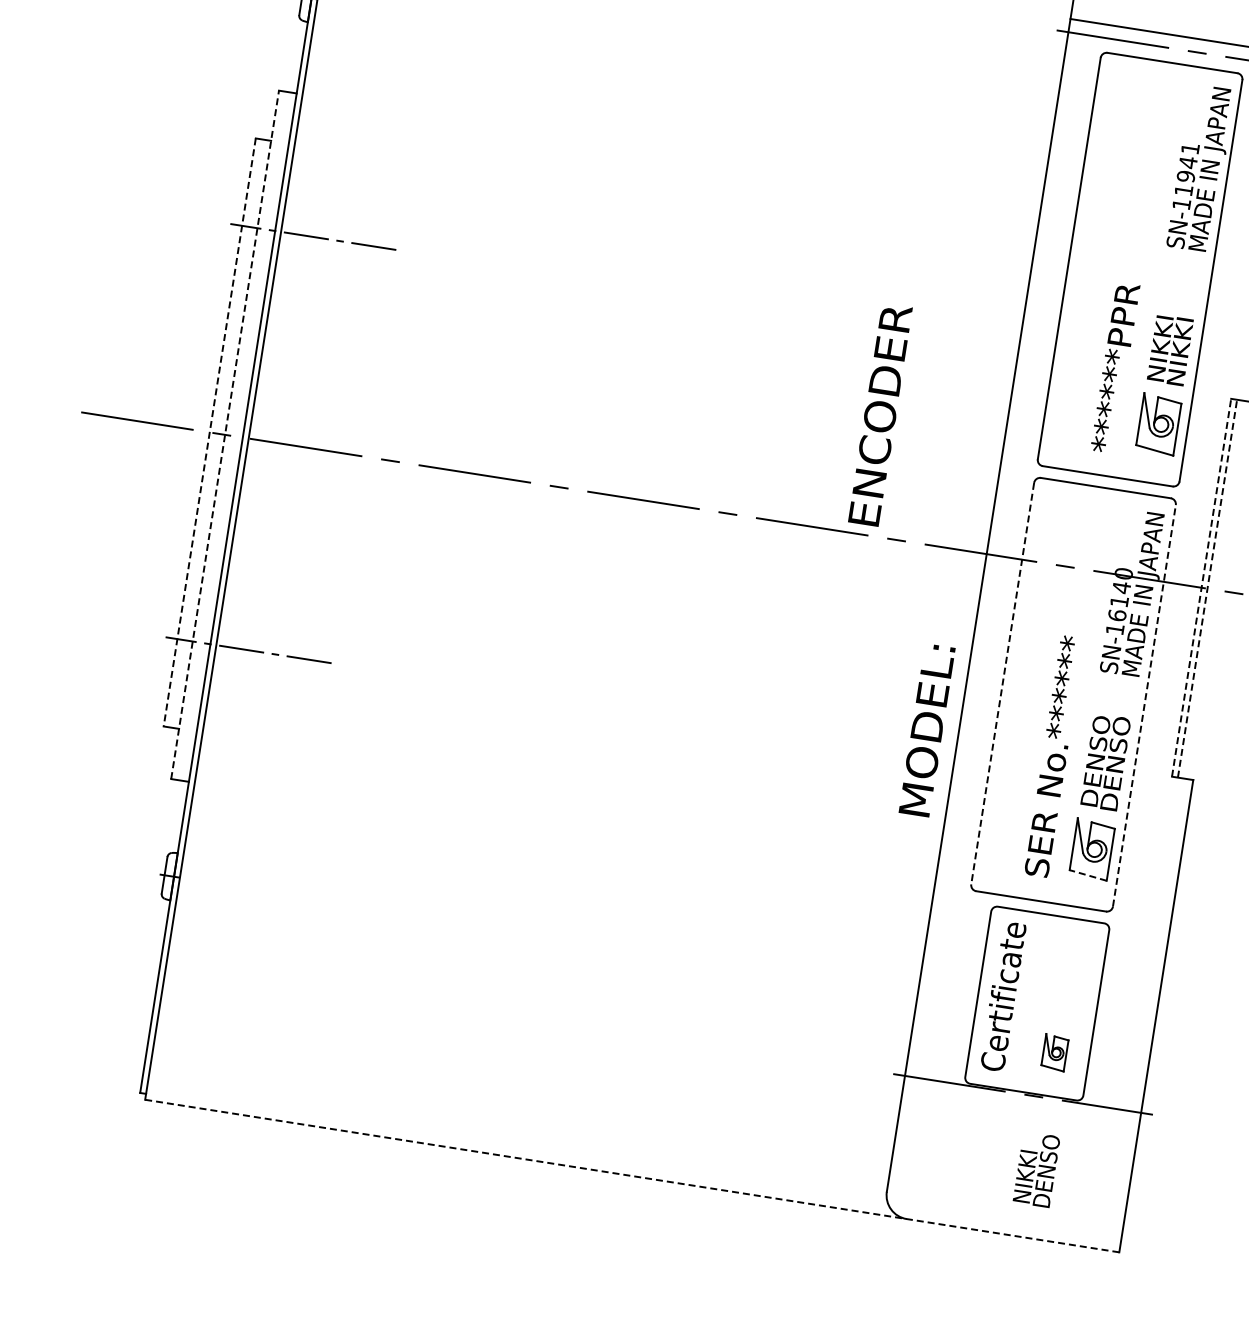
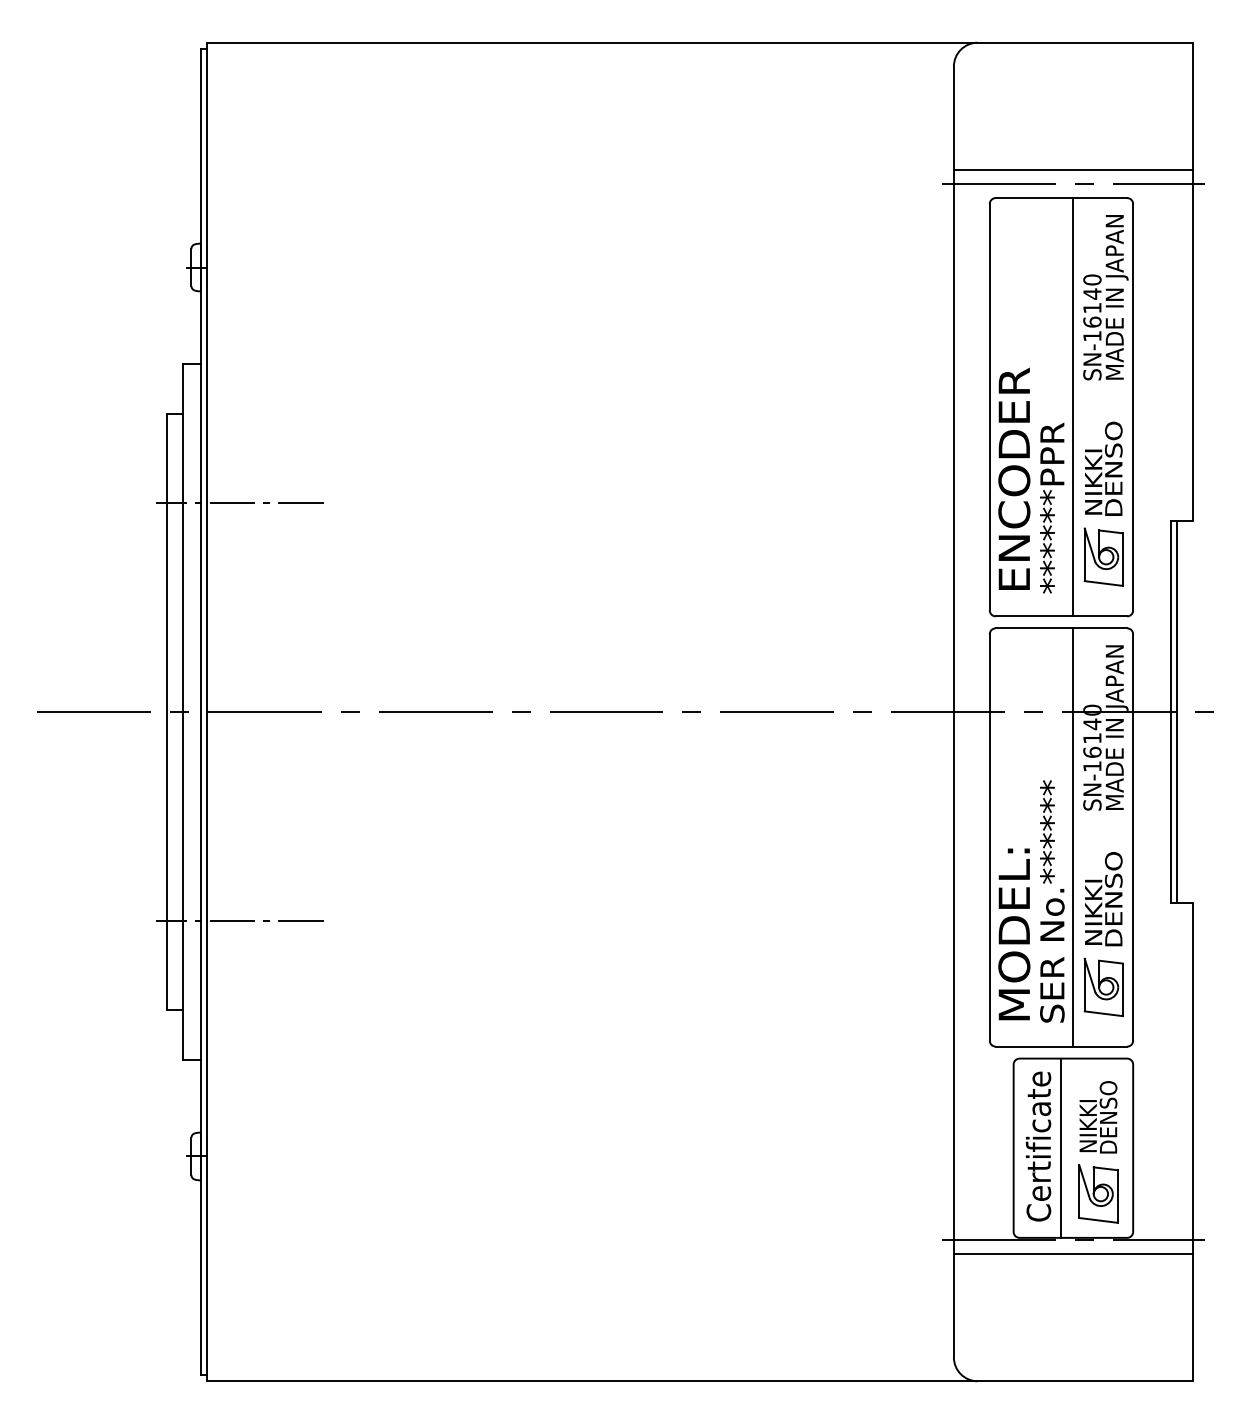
text: (1187, 169) -> (1092, 300), SN-11941 -> SN-16140
line: (1151, 271) -> (1073, 407), added
text: (1182, 337) -> (1113, 467), NIKKI -> DENSO
text: (880, 414) -> (1014, 478), moved
line: (209, 432) -> (167, 712), dashed -> solid
line: (225, 434) -> (183, 711), dashed -> solid
line: (1201, 587) -> (1171, 711), dashed -> solid
line: (1207, 588) -> (1177, 711), dashed -> solid
line: (1002, 683) -> (989, 837), dashed -> solid
line: (1085, 696) -> (1073, 837), added
line: (1144, 704) -> (1133, 836), dashed -> solid
text: (927, 730) -> (1014, 934), moved
text: (1095, 759) -> (1093, 898), DENSO -> NIKKI
line: (1087, 875) -> (1103, 1013), dashed -> solid
line: (1025, 1001) -> (1061, 1147), added
part: (1055, 1052) -> (1098, 1193), size x1.67
line: (1020, 1107) -> (1072, 1253), added
text: (1036, 1169) -> (1098, 1117), moved
line: (632, 1176) -> (700, 1381), dashed -> solid

